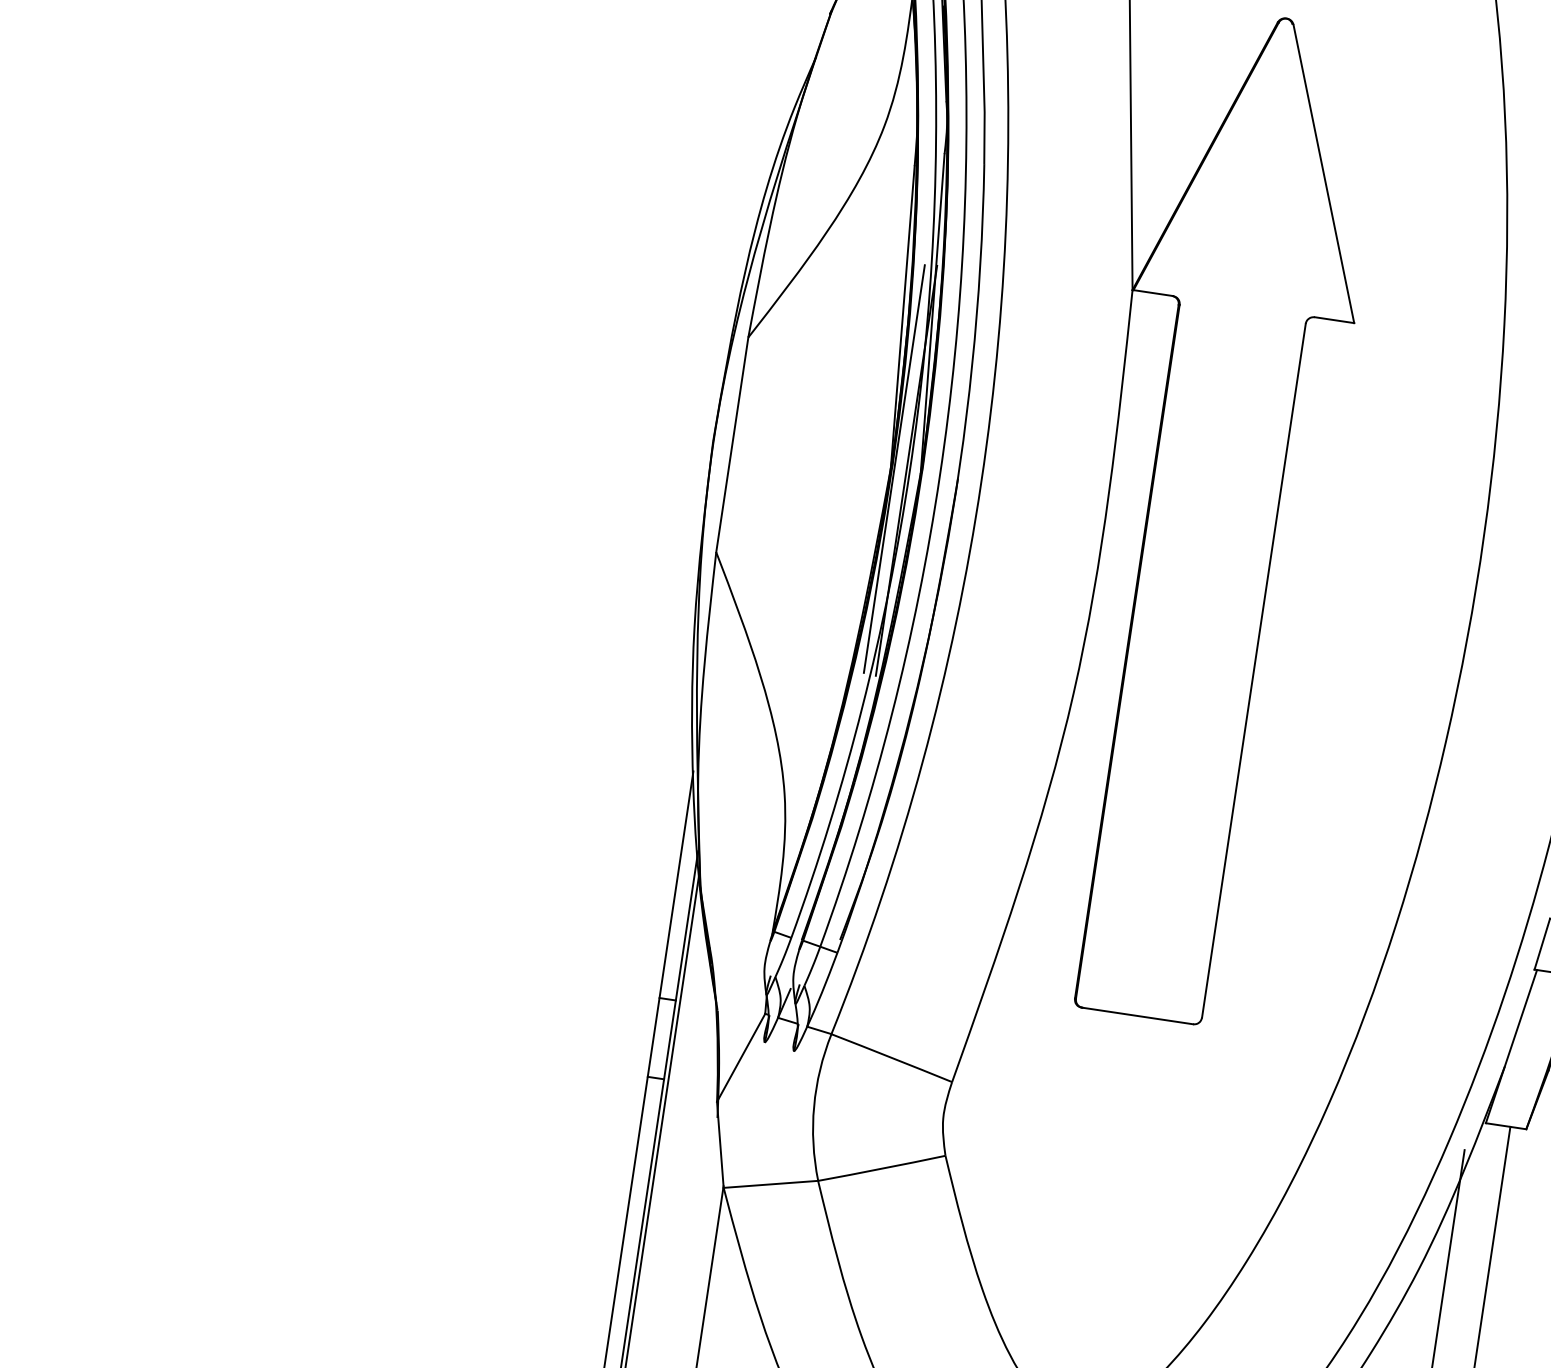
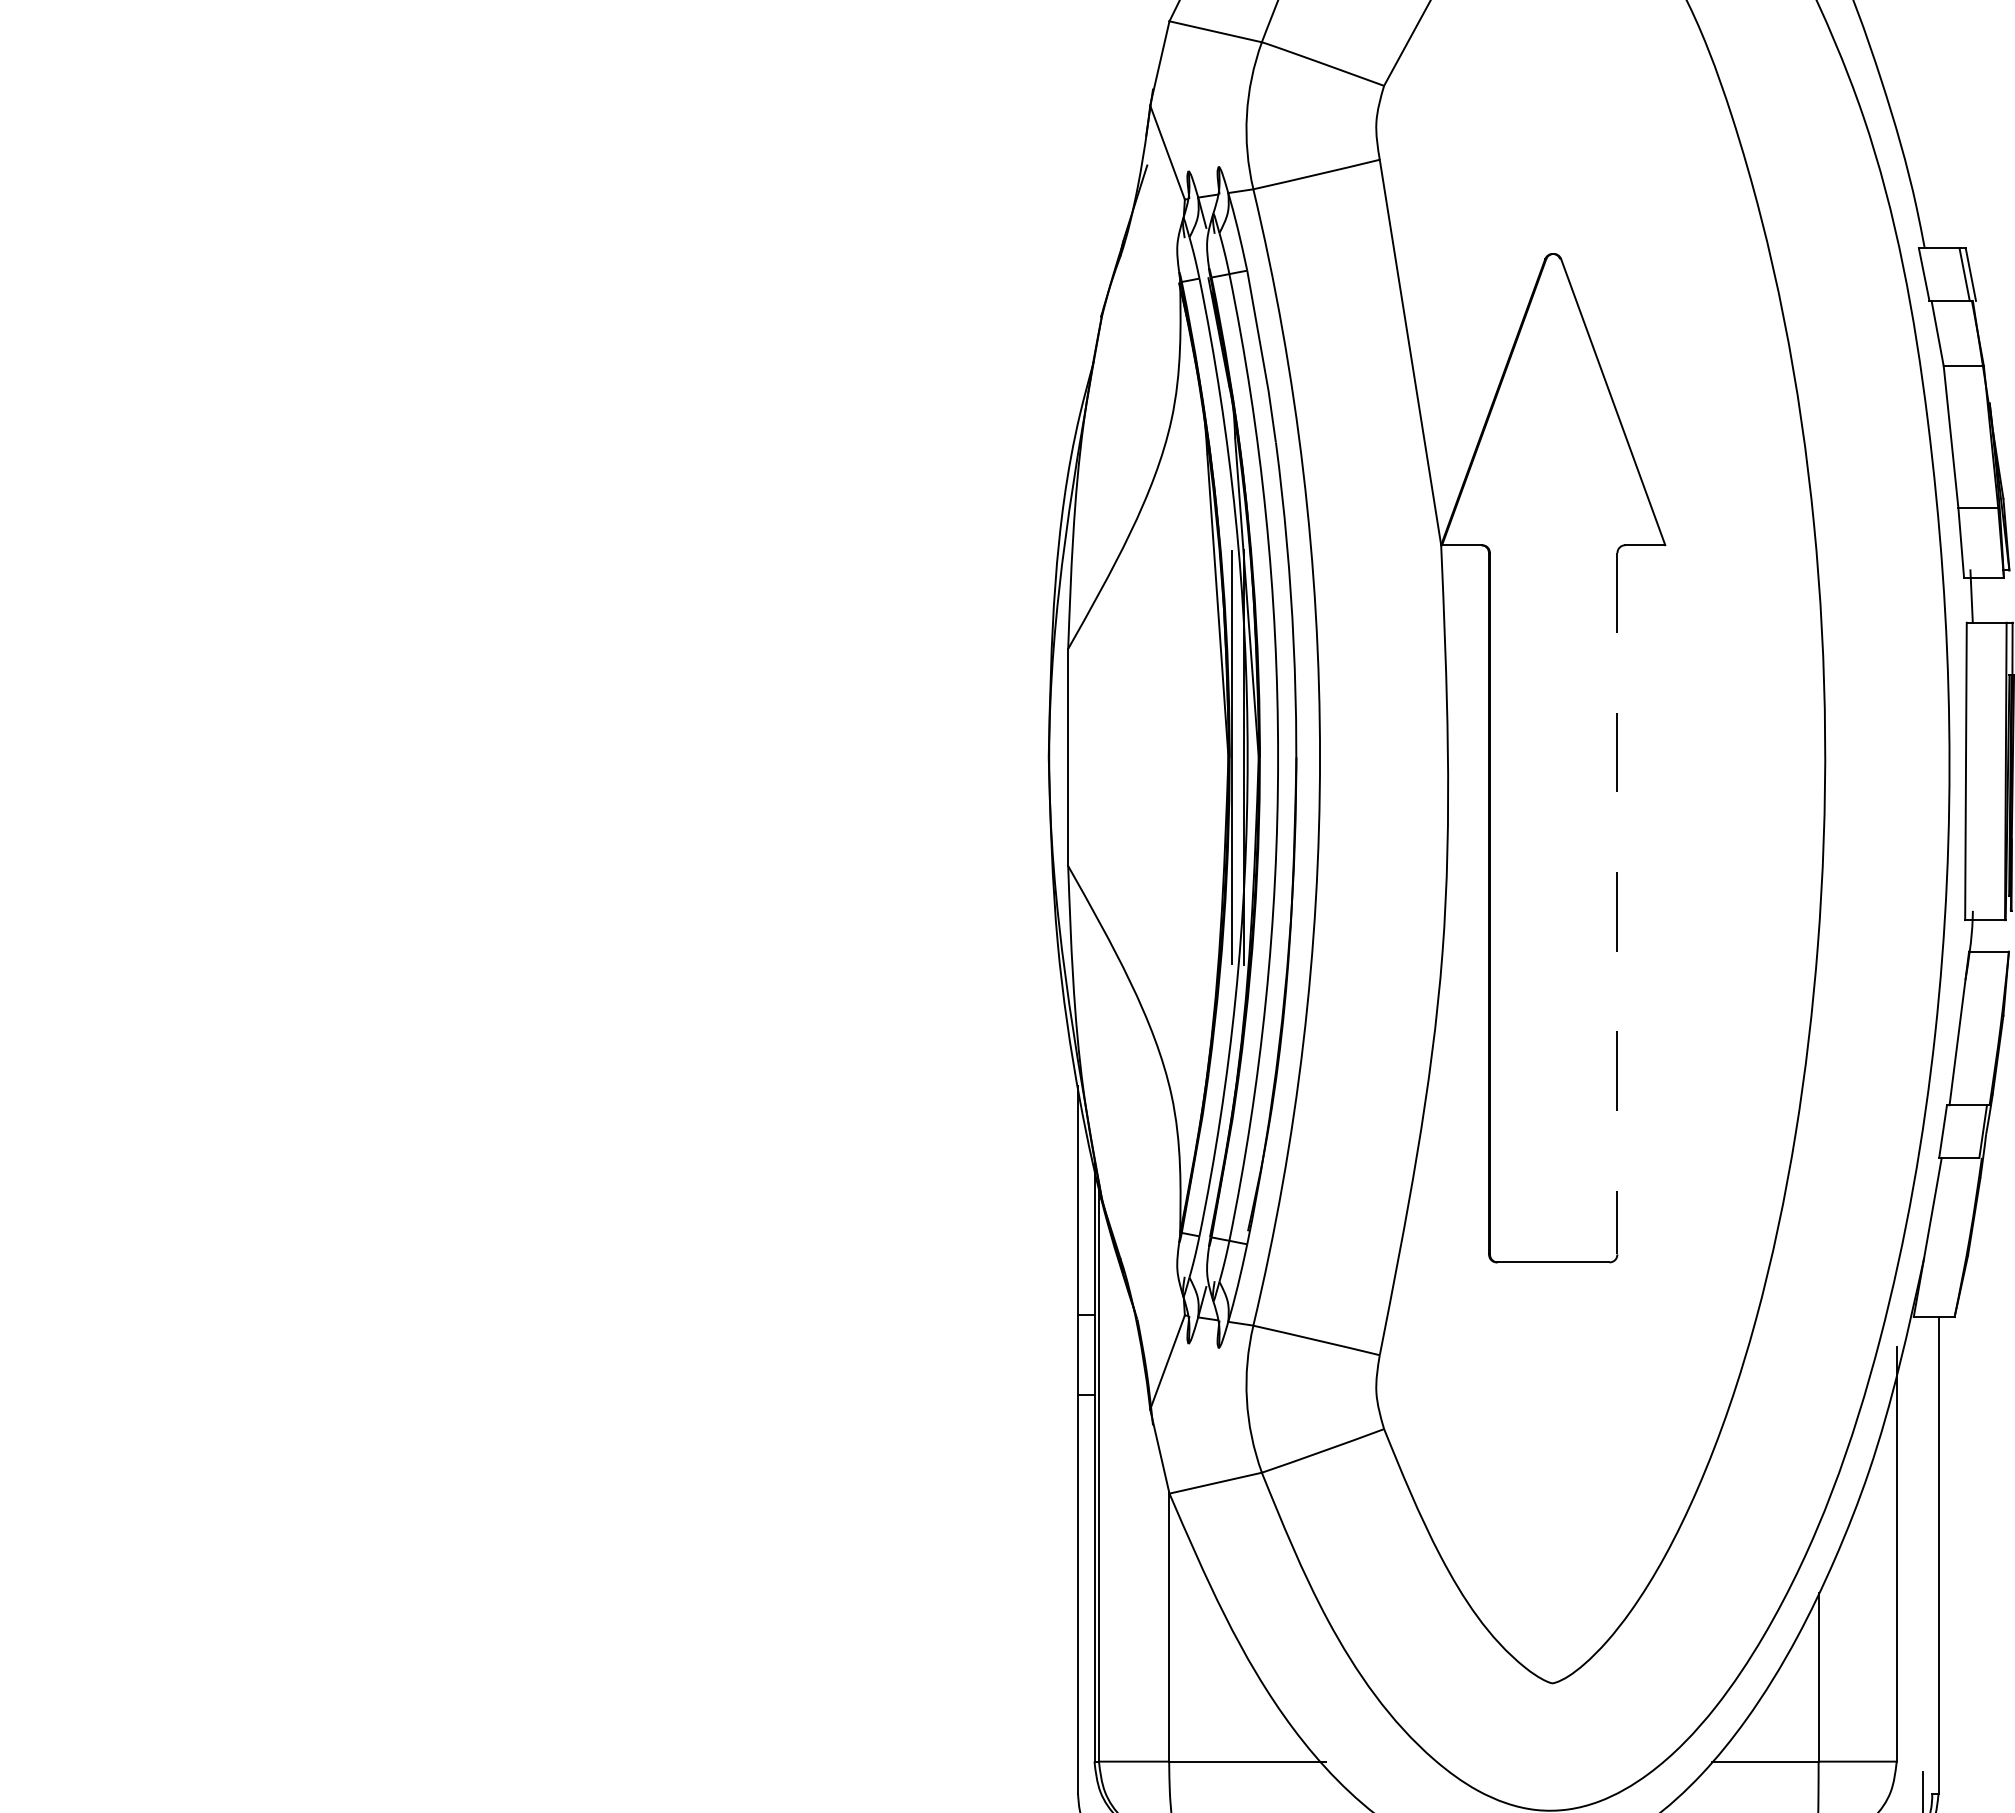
line: (1253, 670) -> (1617, 903), solid -> dashed

